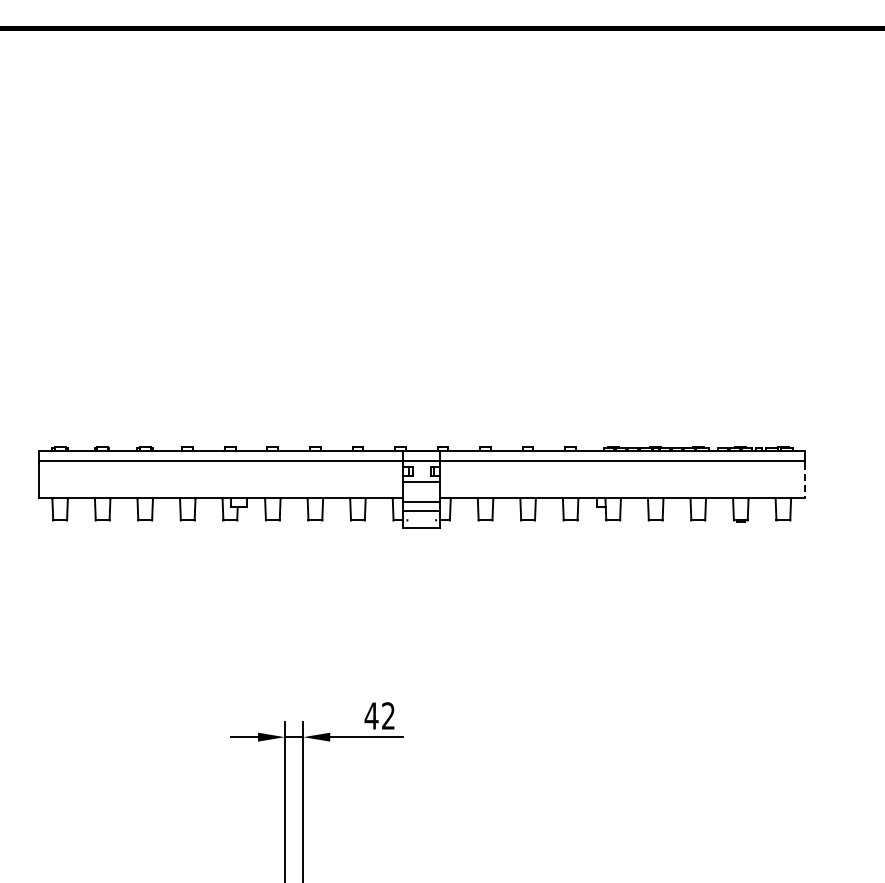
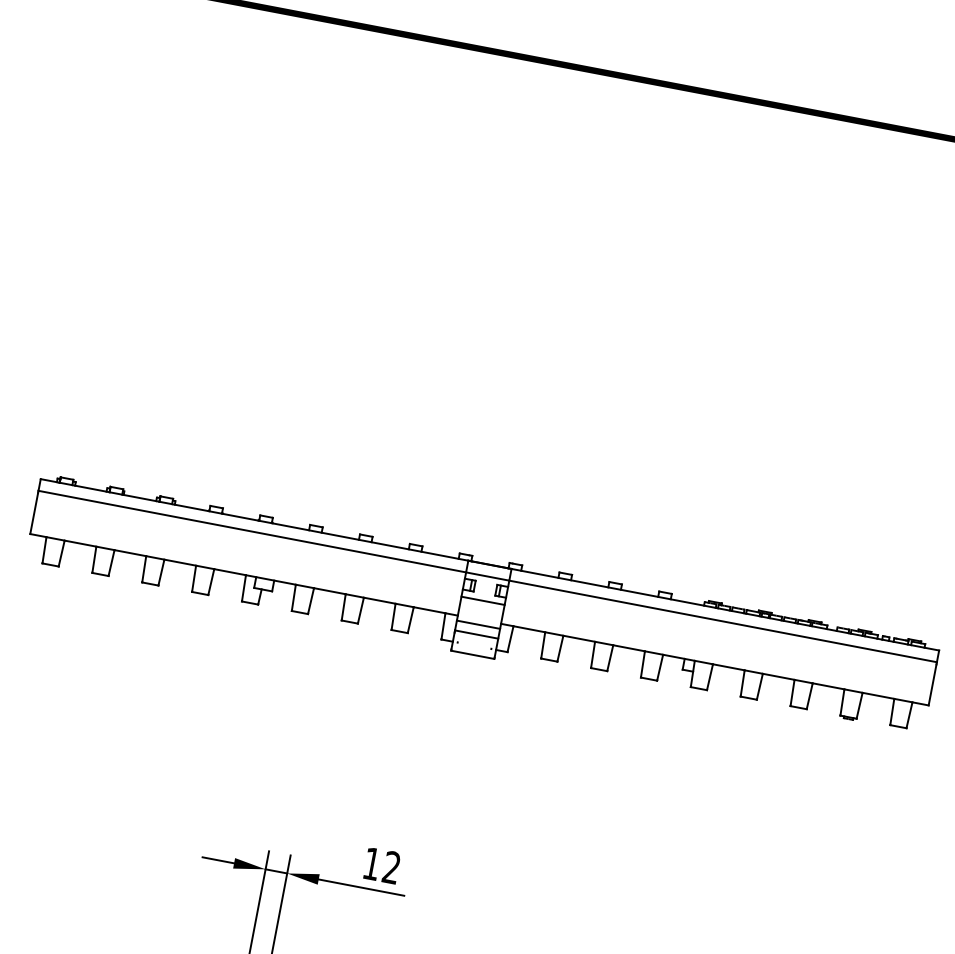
line: (804, 481) -> (931, 685), dashed -> solid
text: (371, 715) -> (371, 863), 42 -> 12

